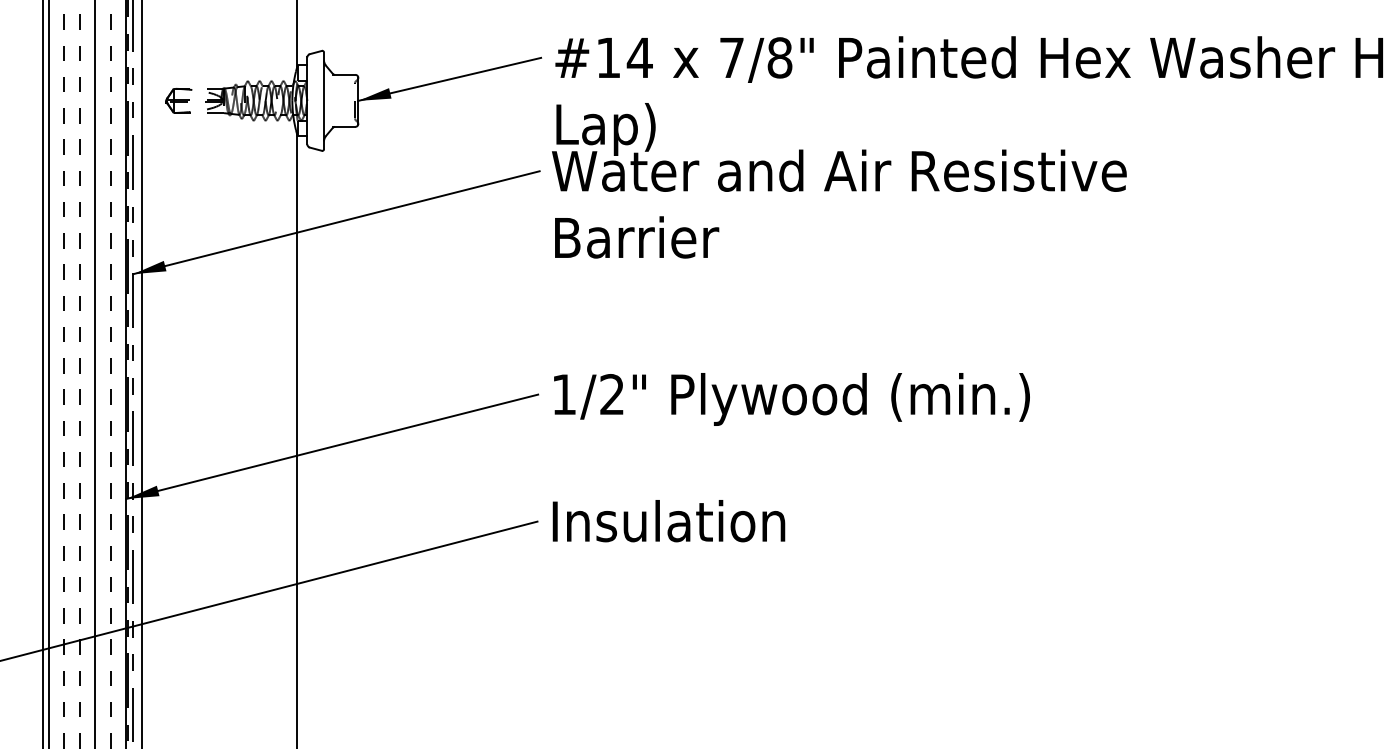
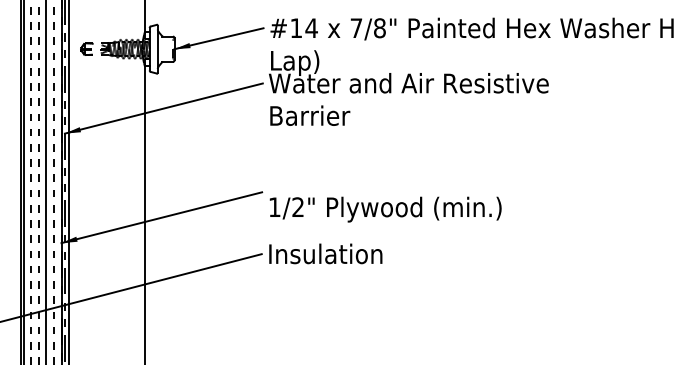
text: (791, 399) -> (385, 209), moved

